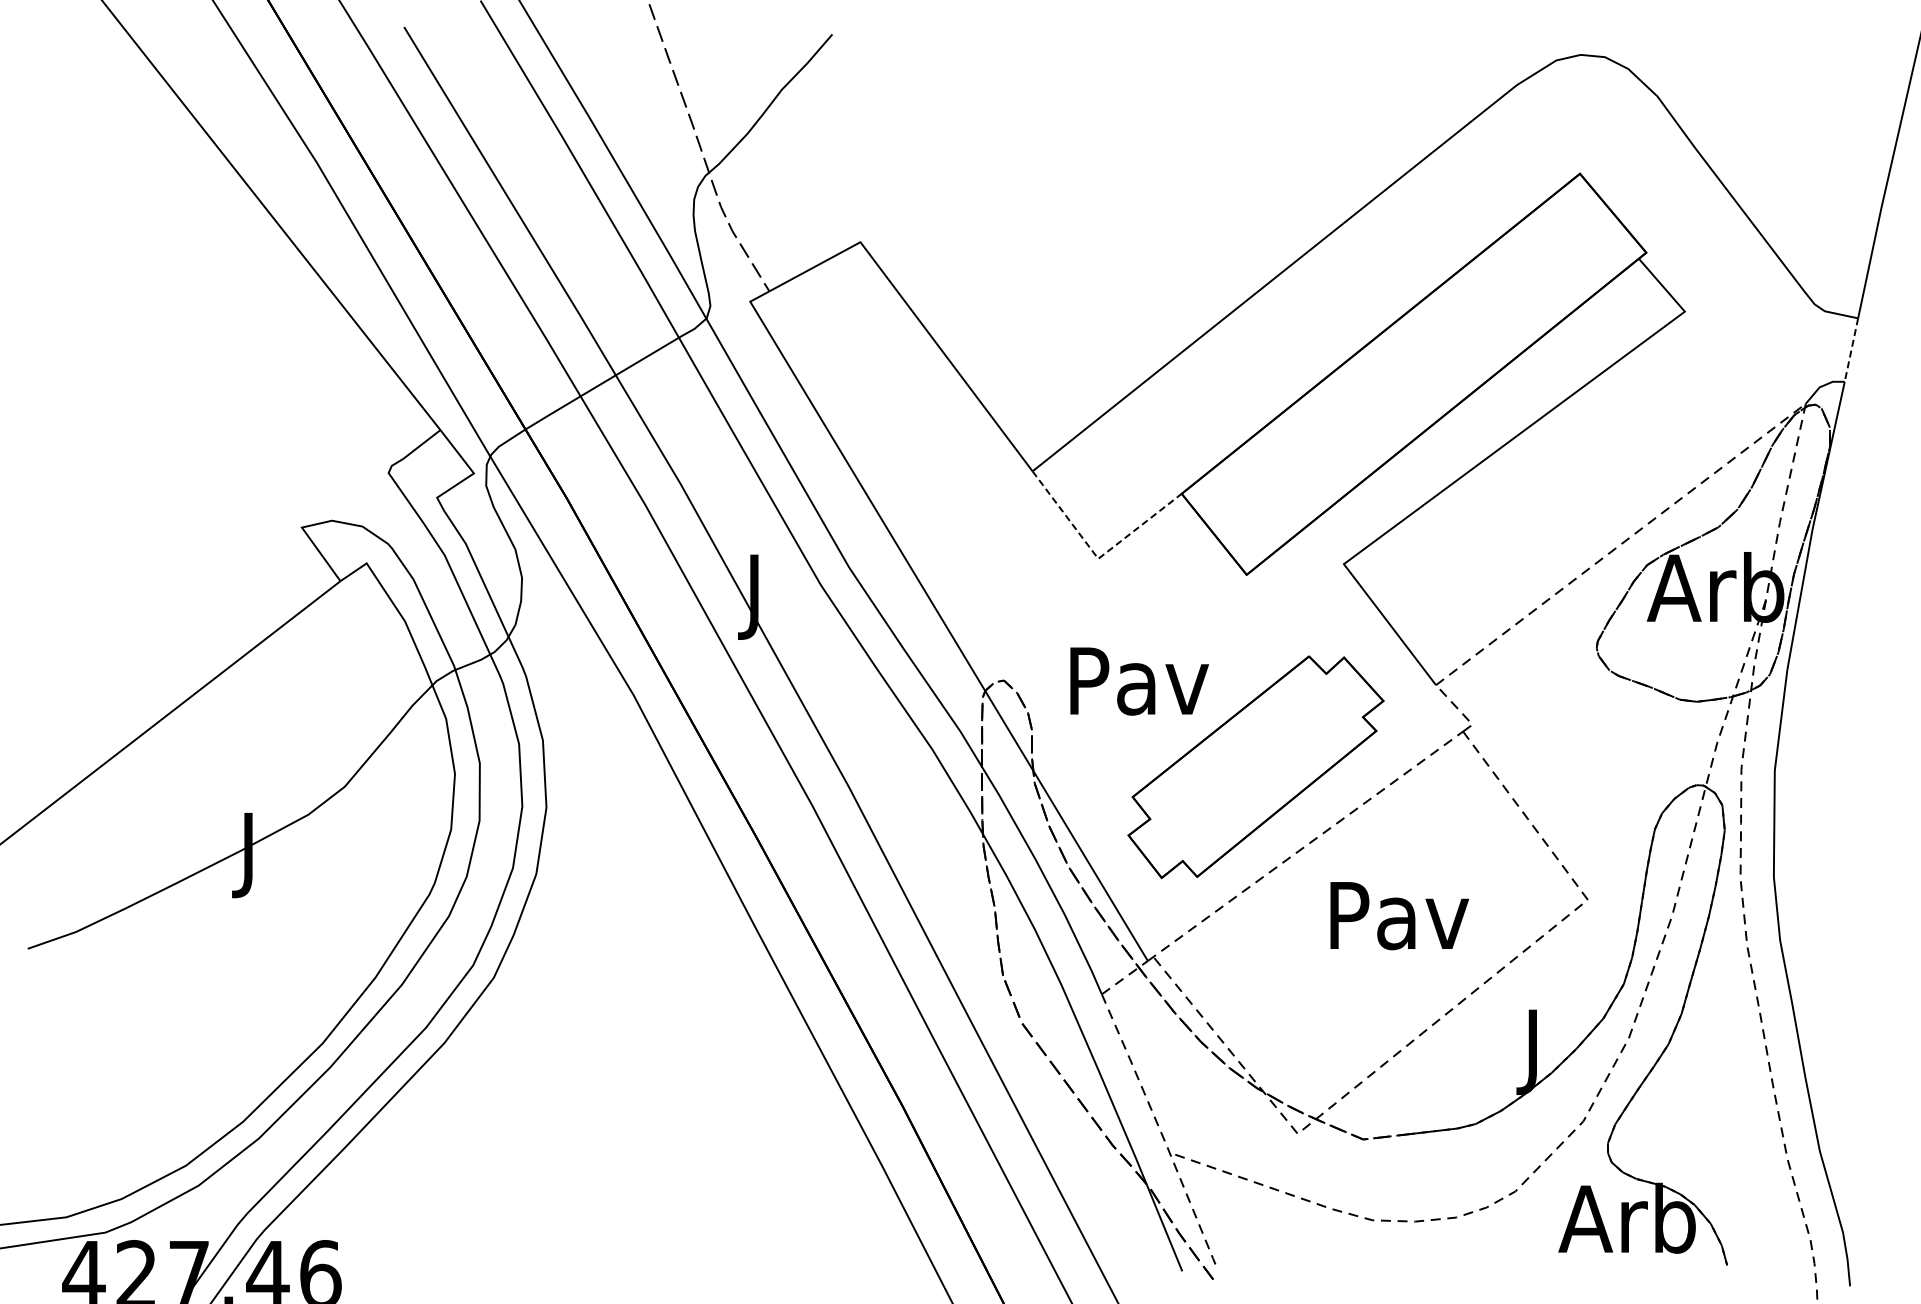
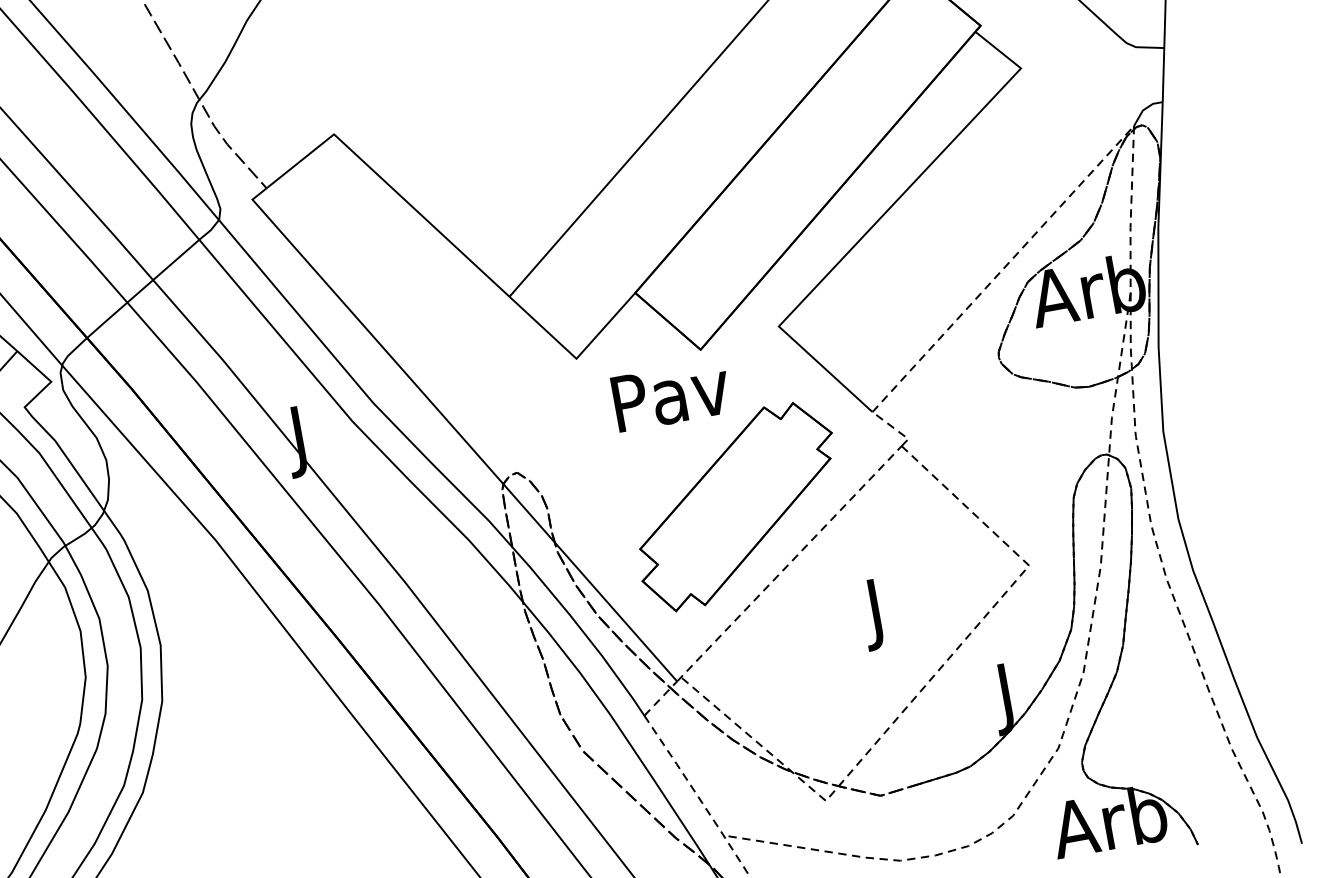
line: (1851, 350) -> (1163, 75), dashed -> solid
line: (1097, 558) -> (575, 358), dashed -> solid
text: (1139, 681) -> (671, 395), moved
text: (1399, 924) -> (878, 613), Pav -> J

